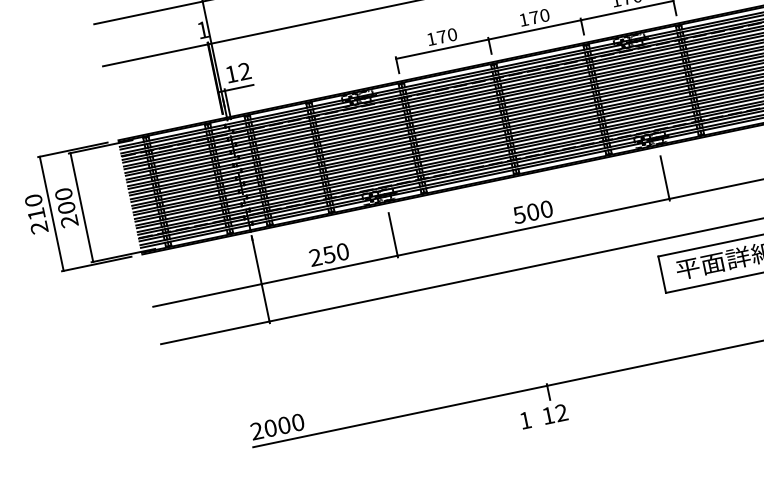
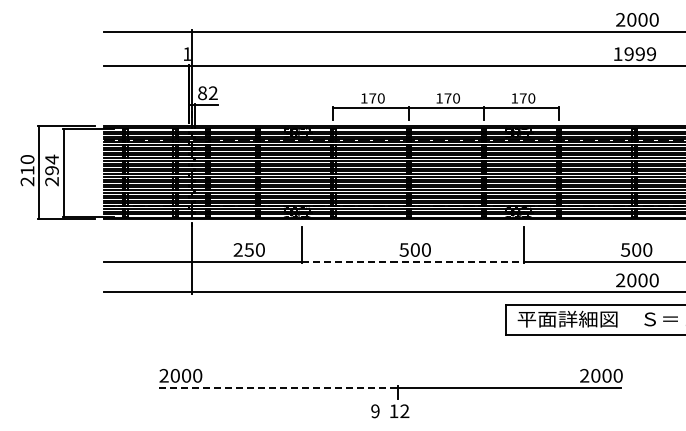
text: (231, 74) -> (202, 93), 12 -> 82
text: (64, 200) -> (51, 164), 200 -> 294
line: (533, 226) -> (413, 261), solid -> dashed
line: (400, 416) -> (278, 387), solid -> dashed
text: (525, 420) -> (375, 411), 1 -> 9

